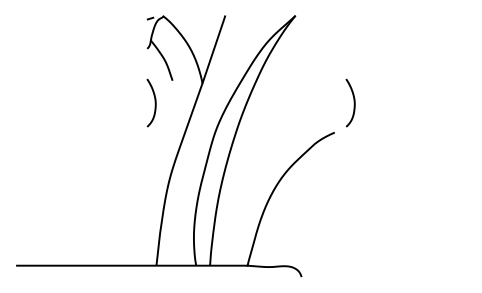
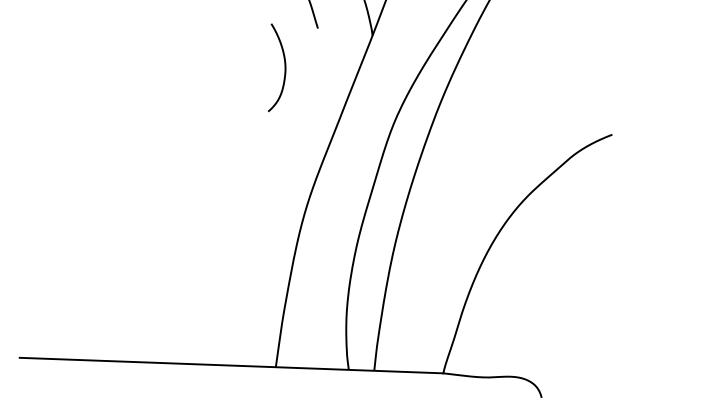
curve: (353, 102) -> (648, 80), removed

